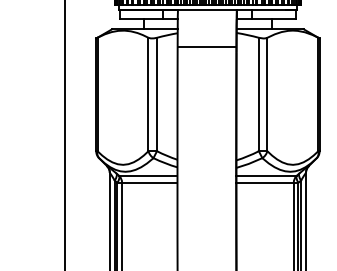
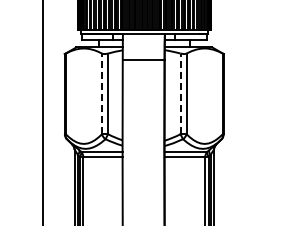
line: (149, 93) -> (102, 93), solid -> dashed
line: (258, 93) -> (180, 93), solid -> dashed

